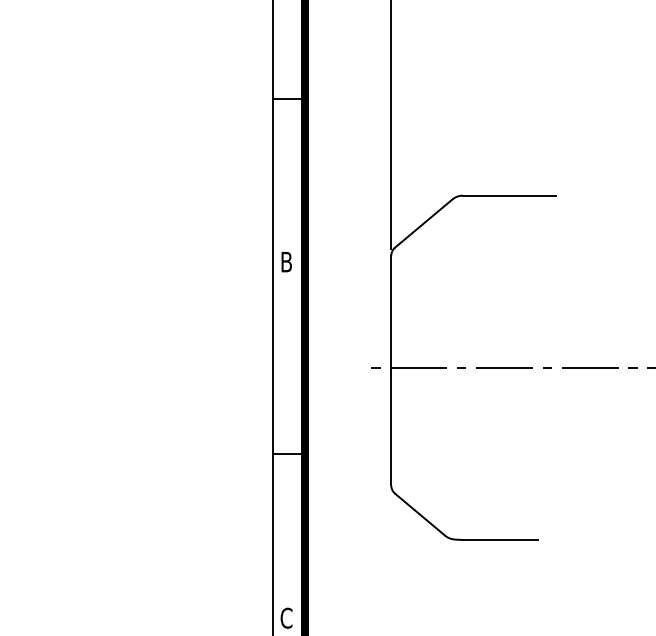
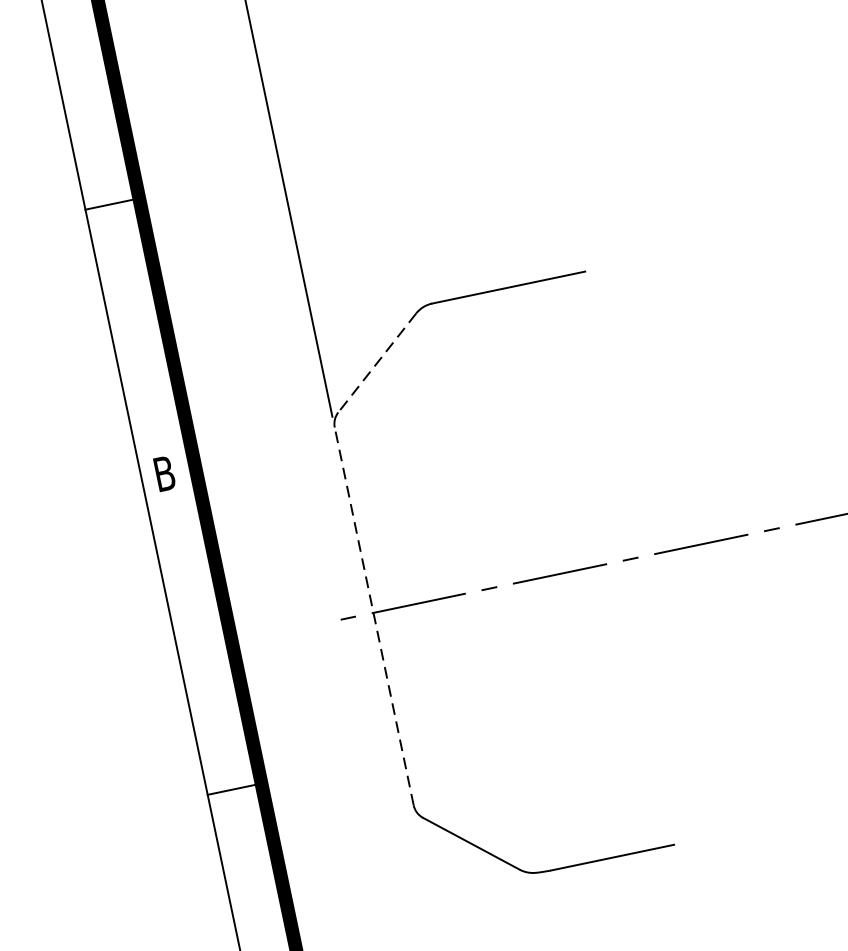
line: (423, 223) -> (376, 363), solid -> dashed
line: (391, 370) -> (374, 616), solid -> dashed

